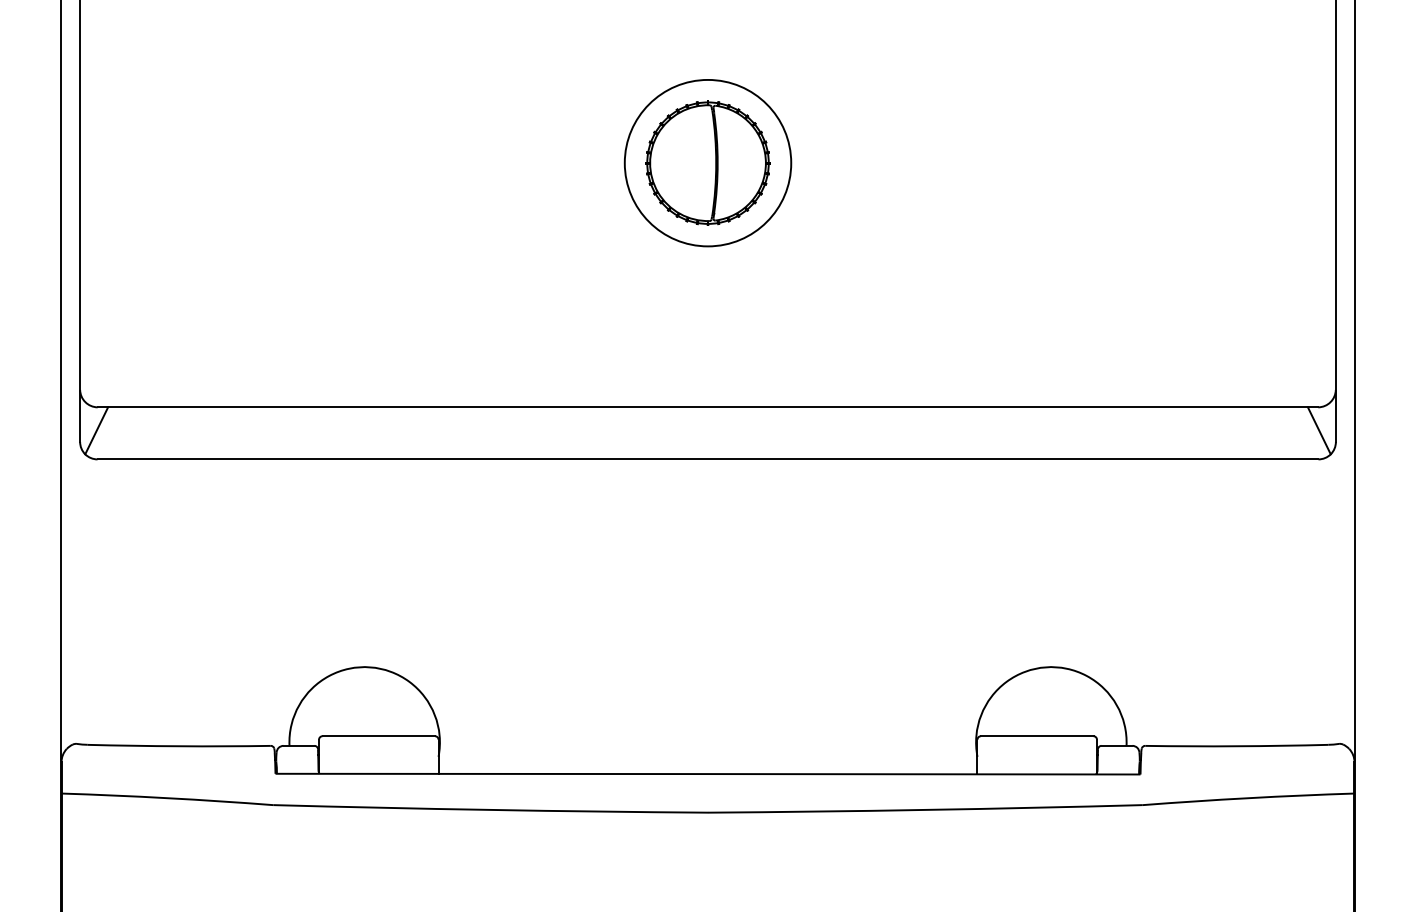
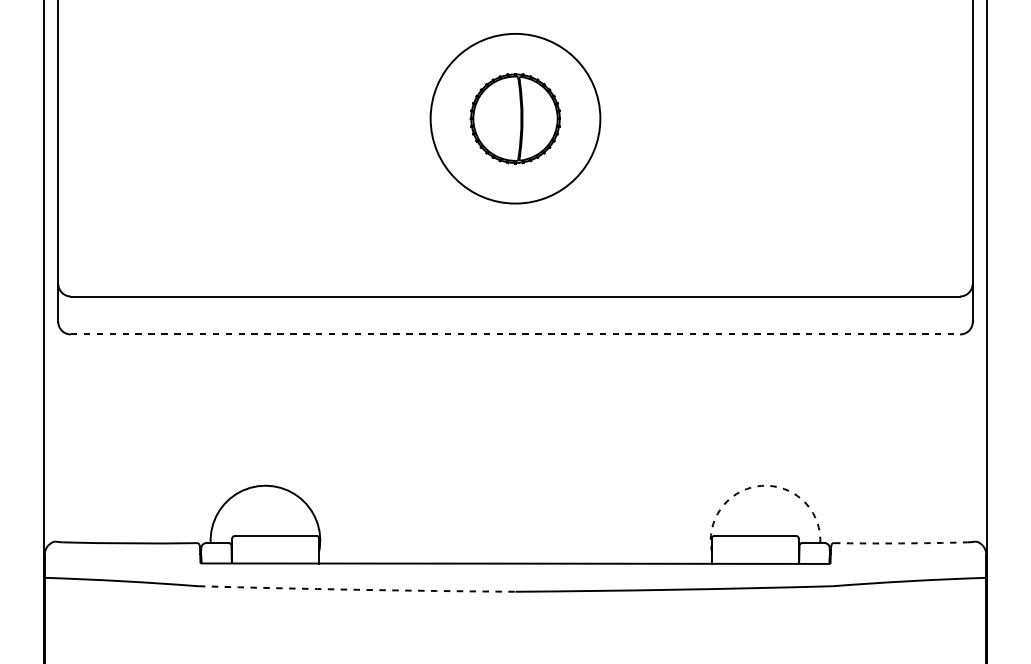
circle: (707, 162) -> (515, 118), size x1.4
line: (96, 430) -> (70, 313), removed
line: (1318, 430) -> (960, 313), removed
line: (708, 459) -> (515, 334), solid -> dashed
arc: (1045, 667) -> (761, 486), solid -> dashed
arc: (1236, 746) -> (900, 543), solid -> dashed
arc: (490, 809) -> (357, 589), solid -> dashed

